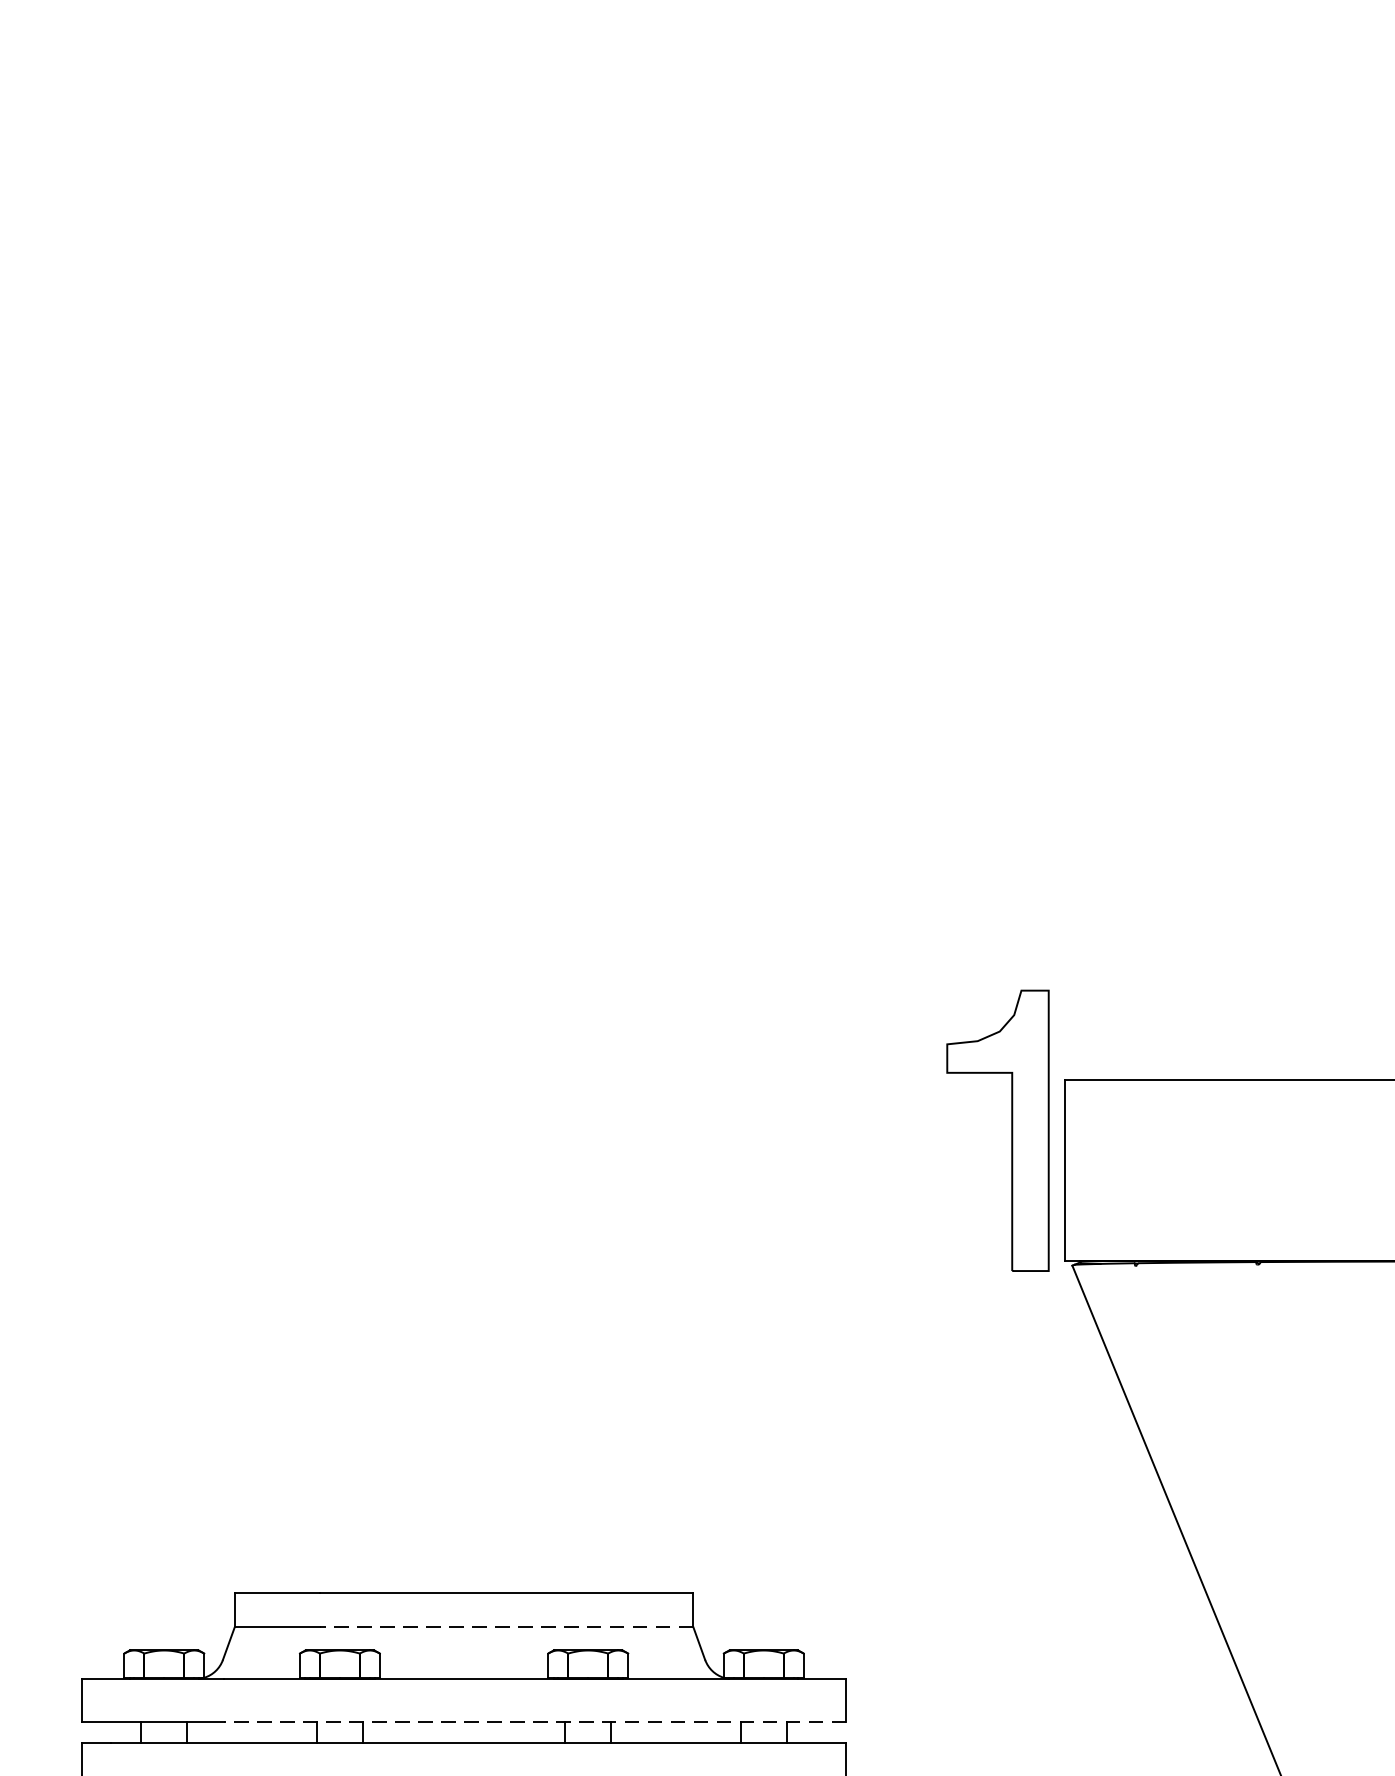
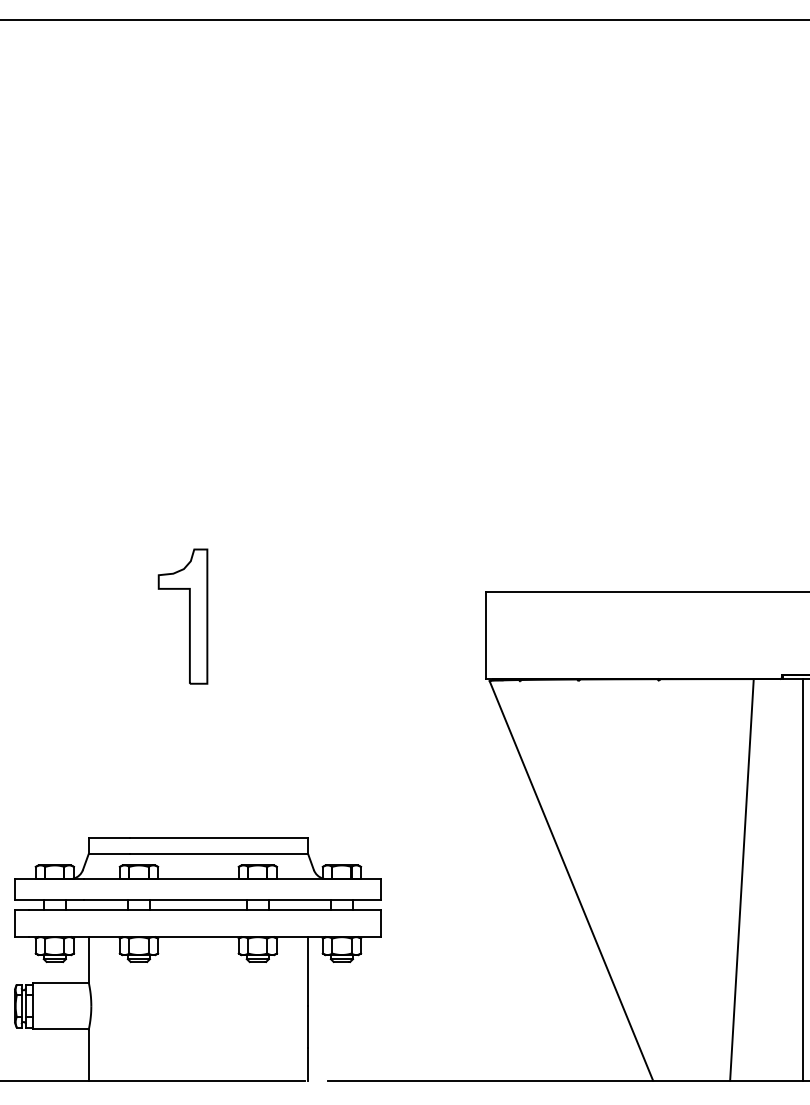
part: (1011, 1130) -> (189, 616), moved
line: (505, 1627) -> (218, 854), dashed -> solid
line: (535, 1721) -> (232, 899), dashed -> solid

